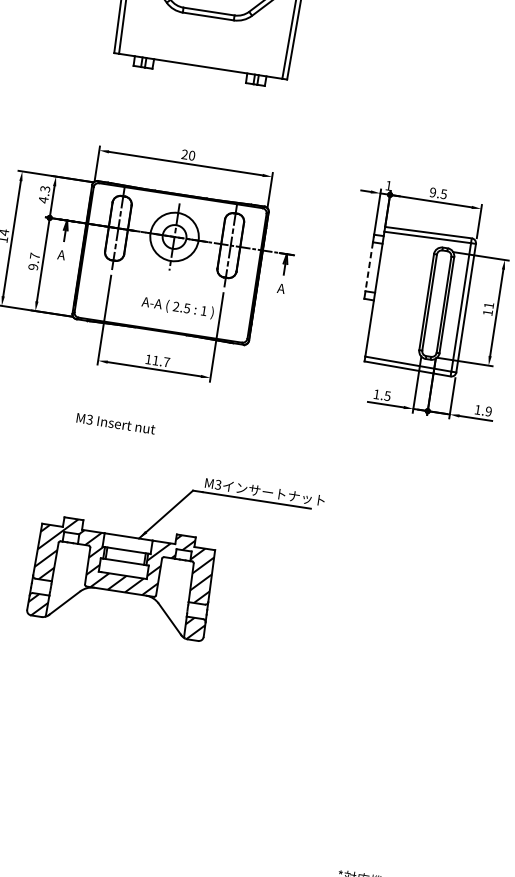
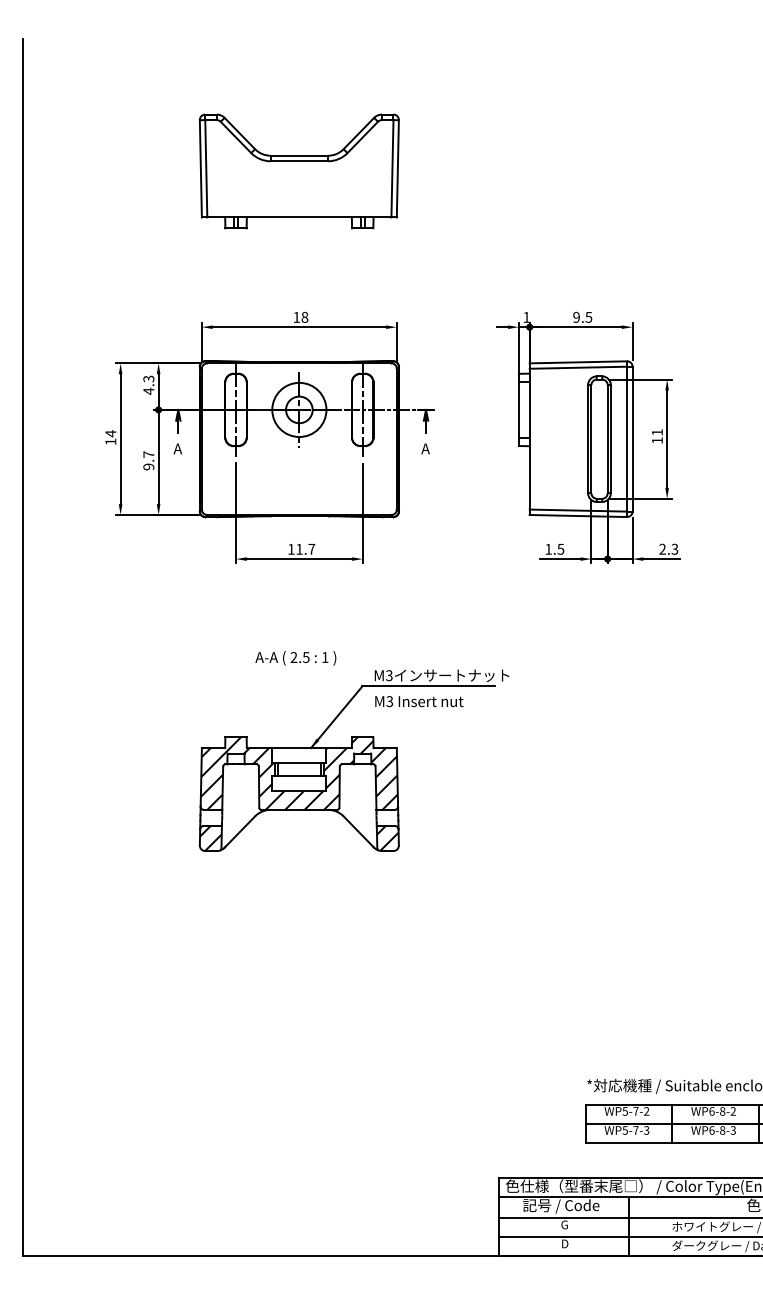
text: (188, 154) -> (300, 316), 20 -> 18
line: (368, 266) -> (518, 409), dashed -> solid
text: (177, 307) -> (295, 658), moved
text: (483, 409) -> (668, 548), 1.9 -> 2.3
text: (116, 423) -> (419, 701), moved

